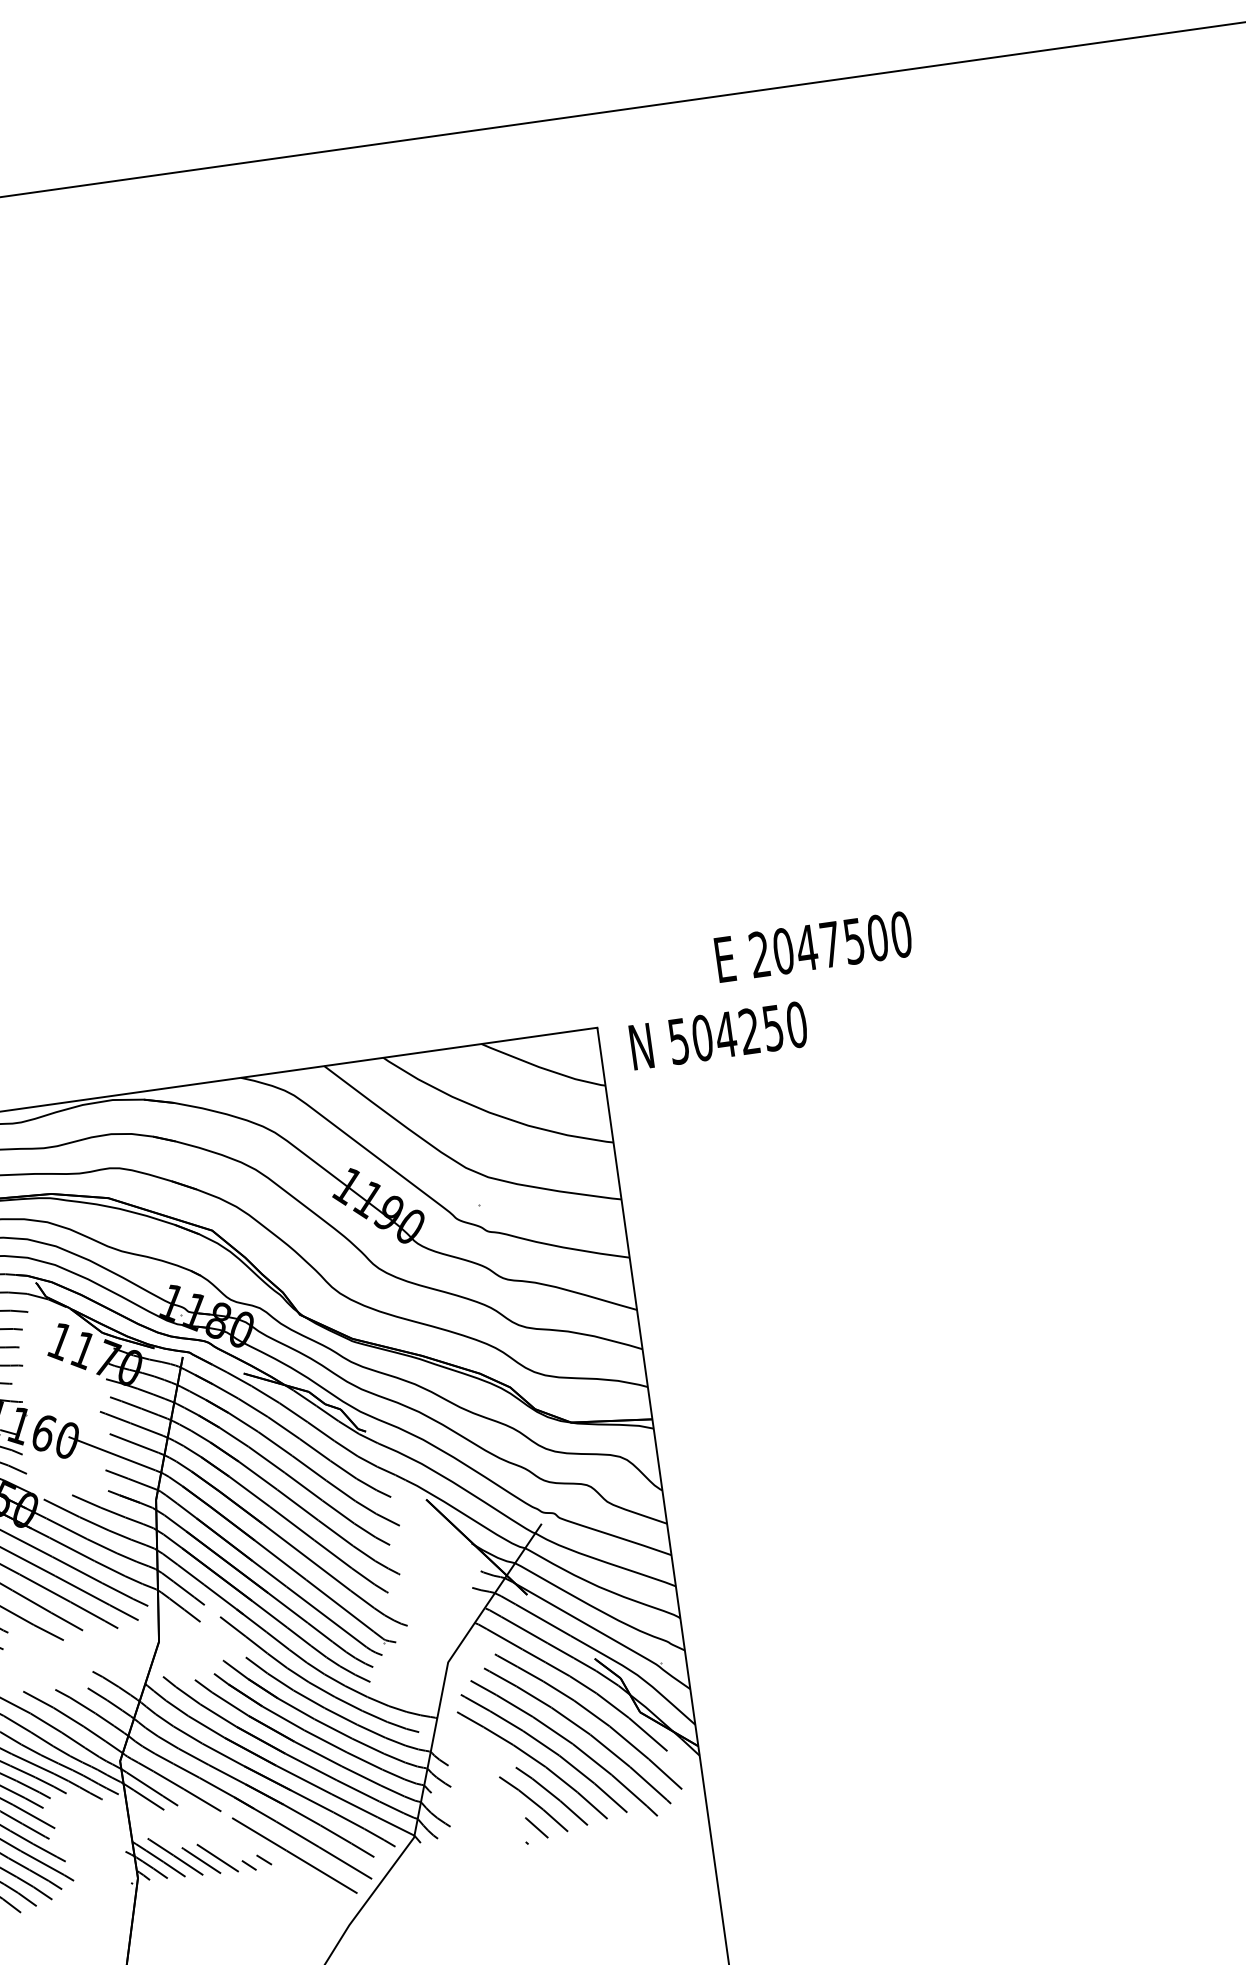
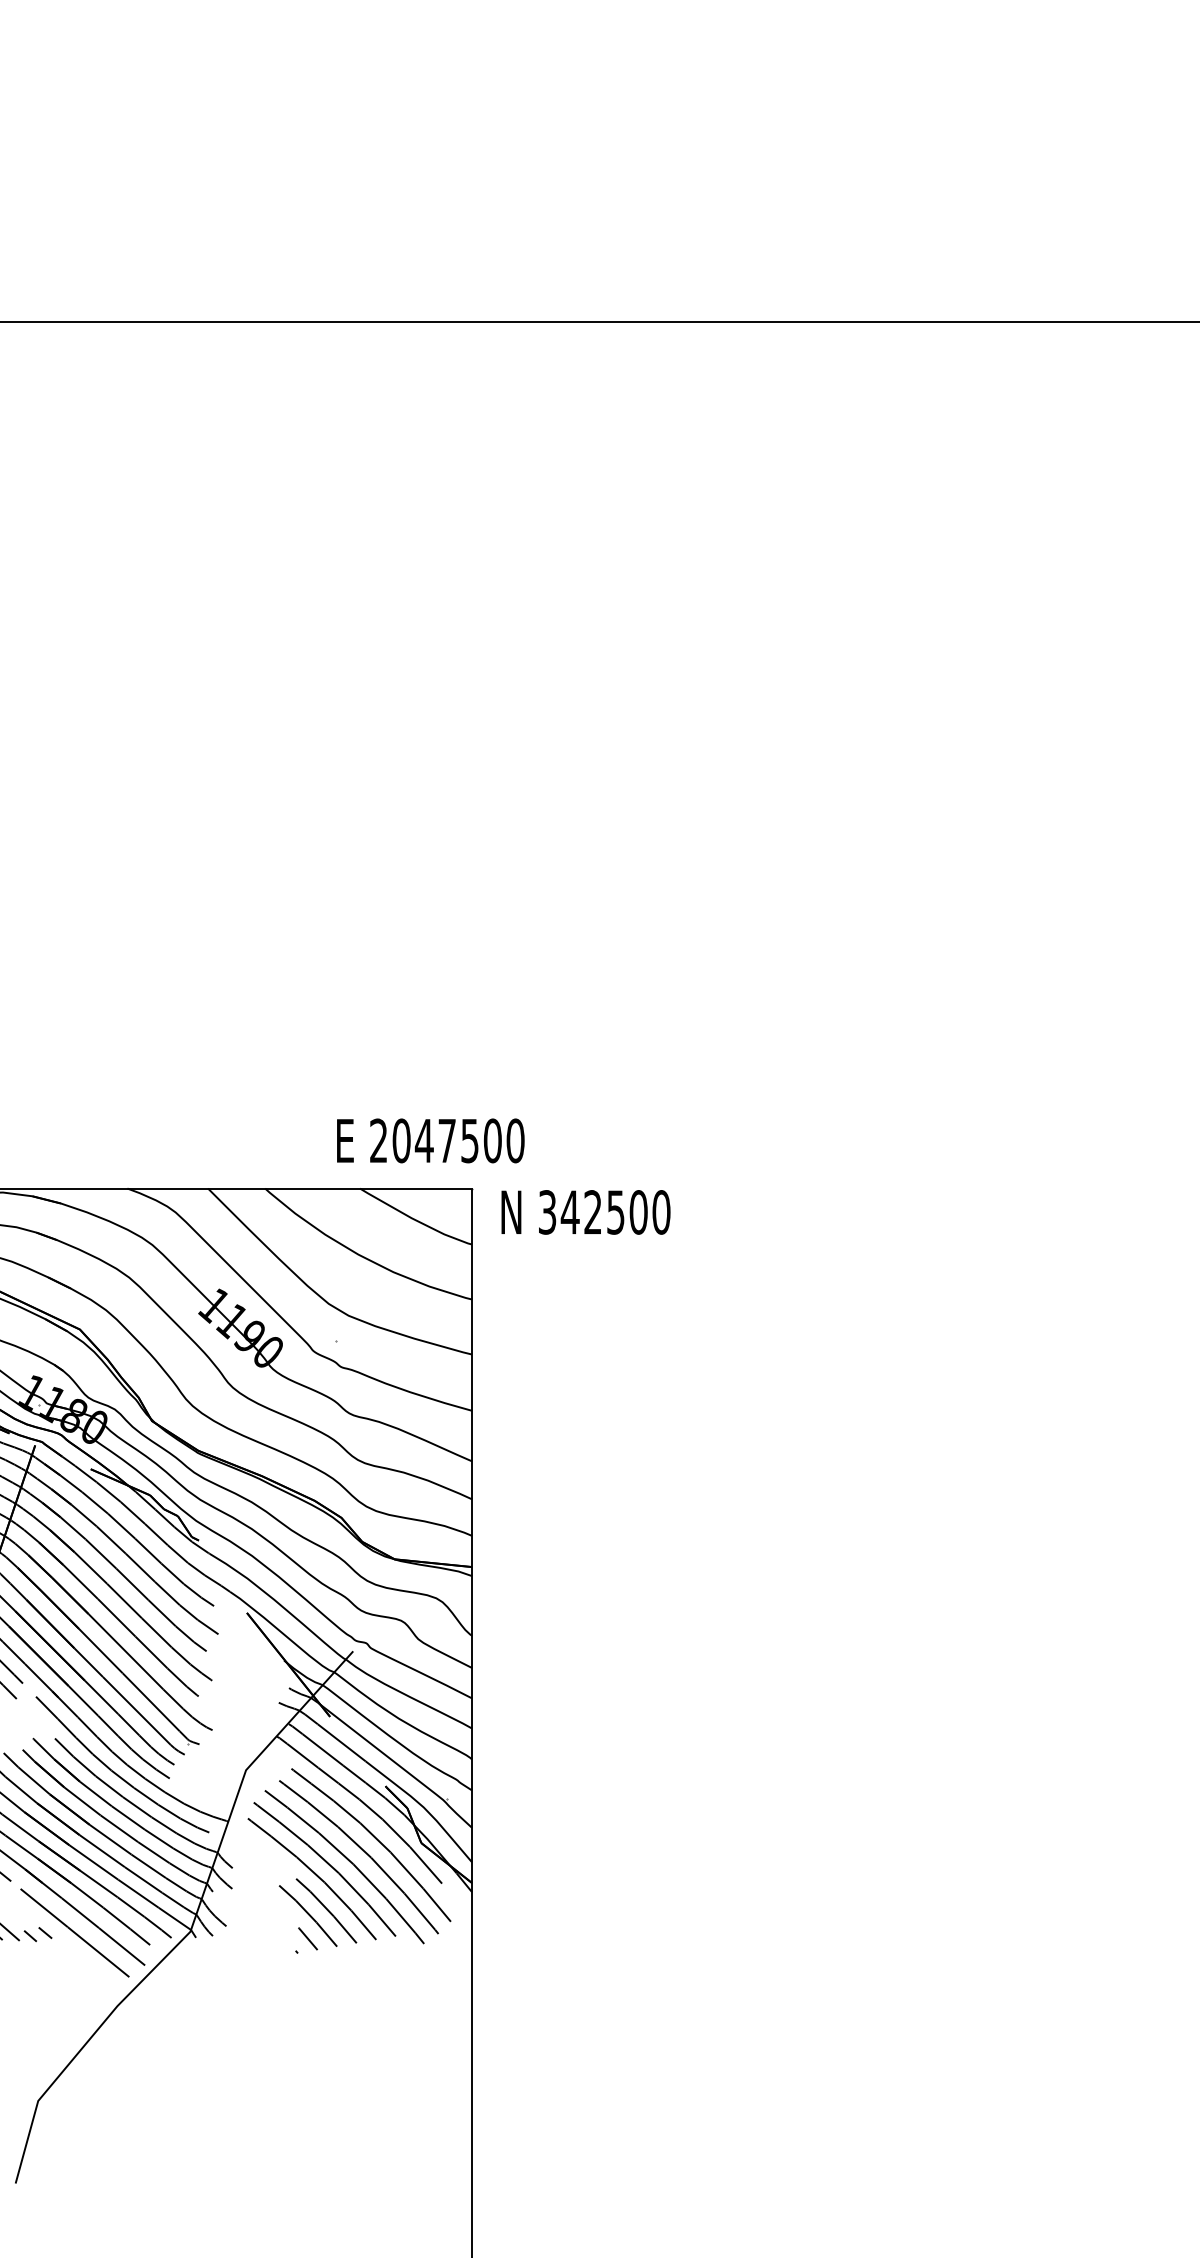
text: (813, 946) -> (430, 1140), moved
text: (726, 1034) -> (593, 1212), 504250 -> 342500

